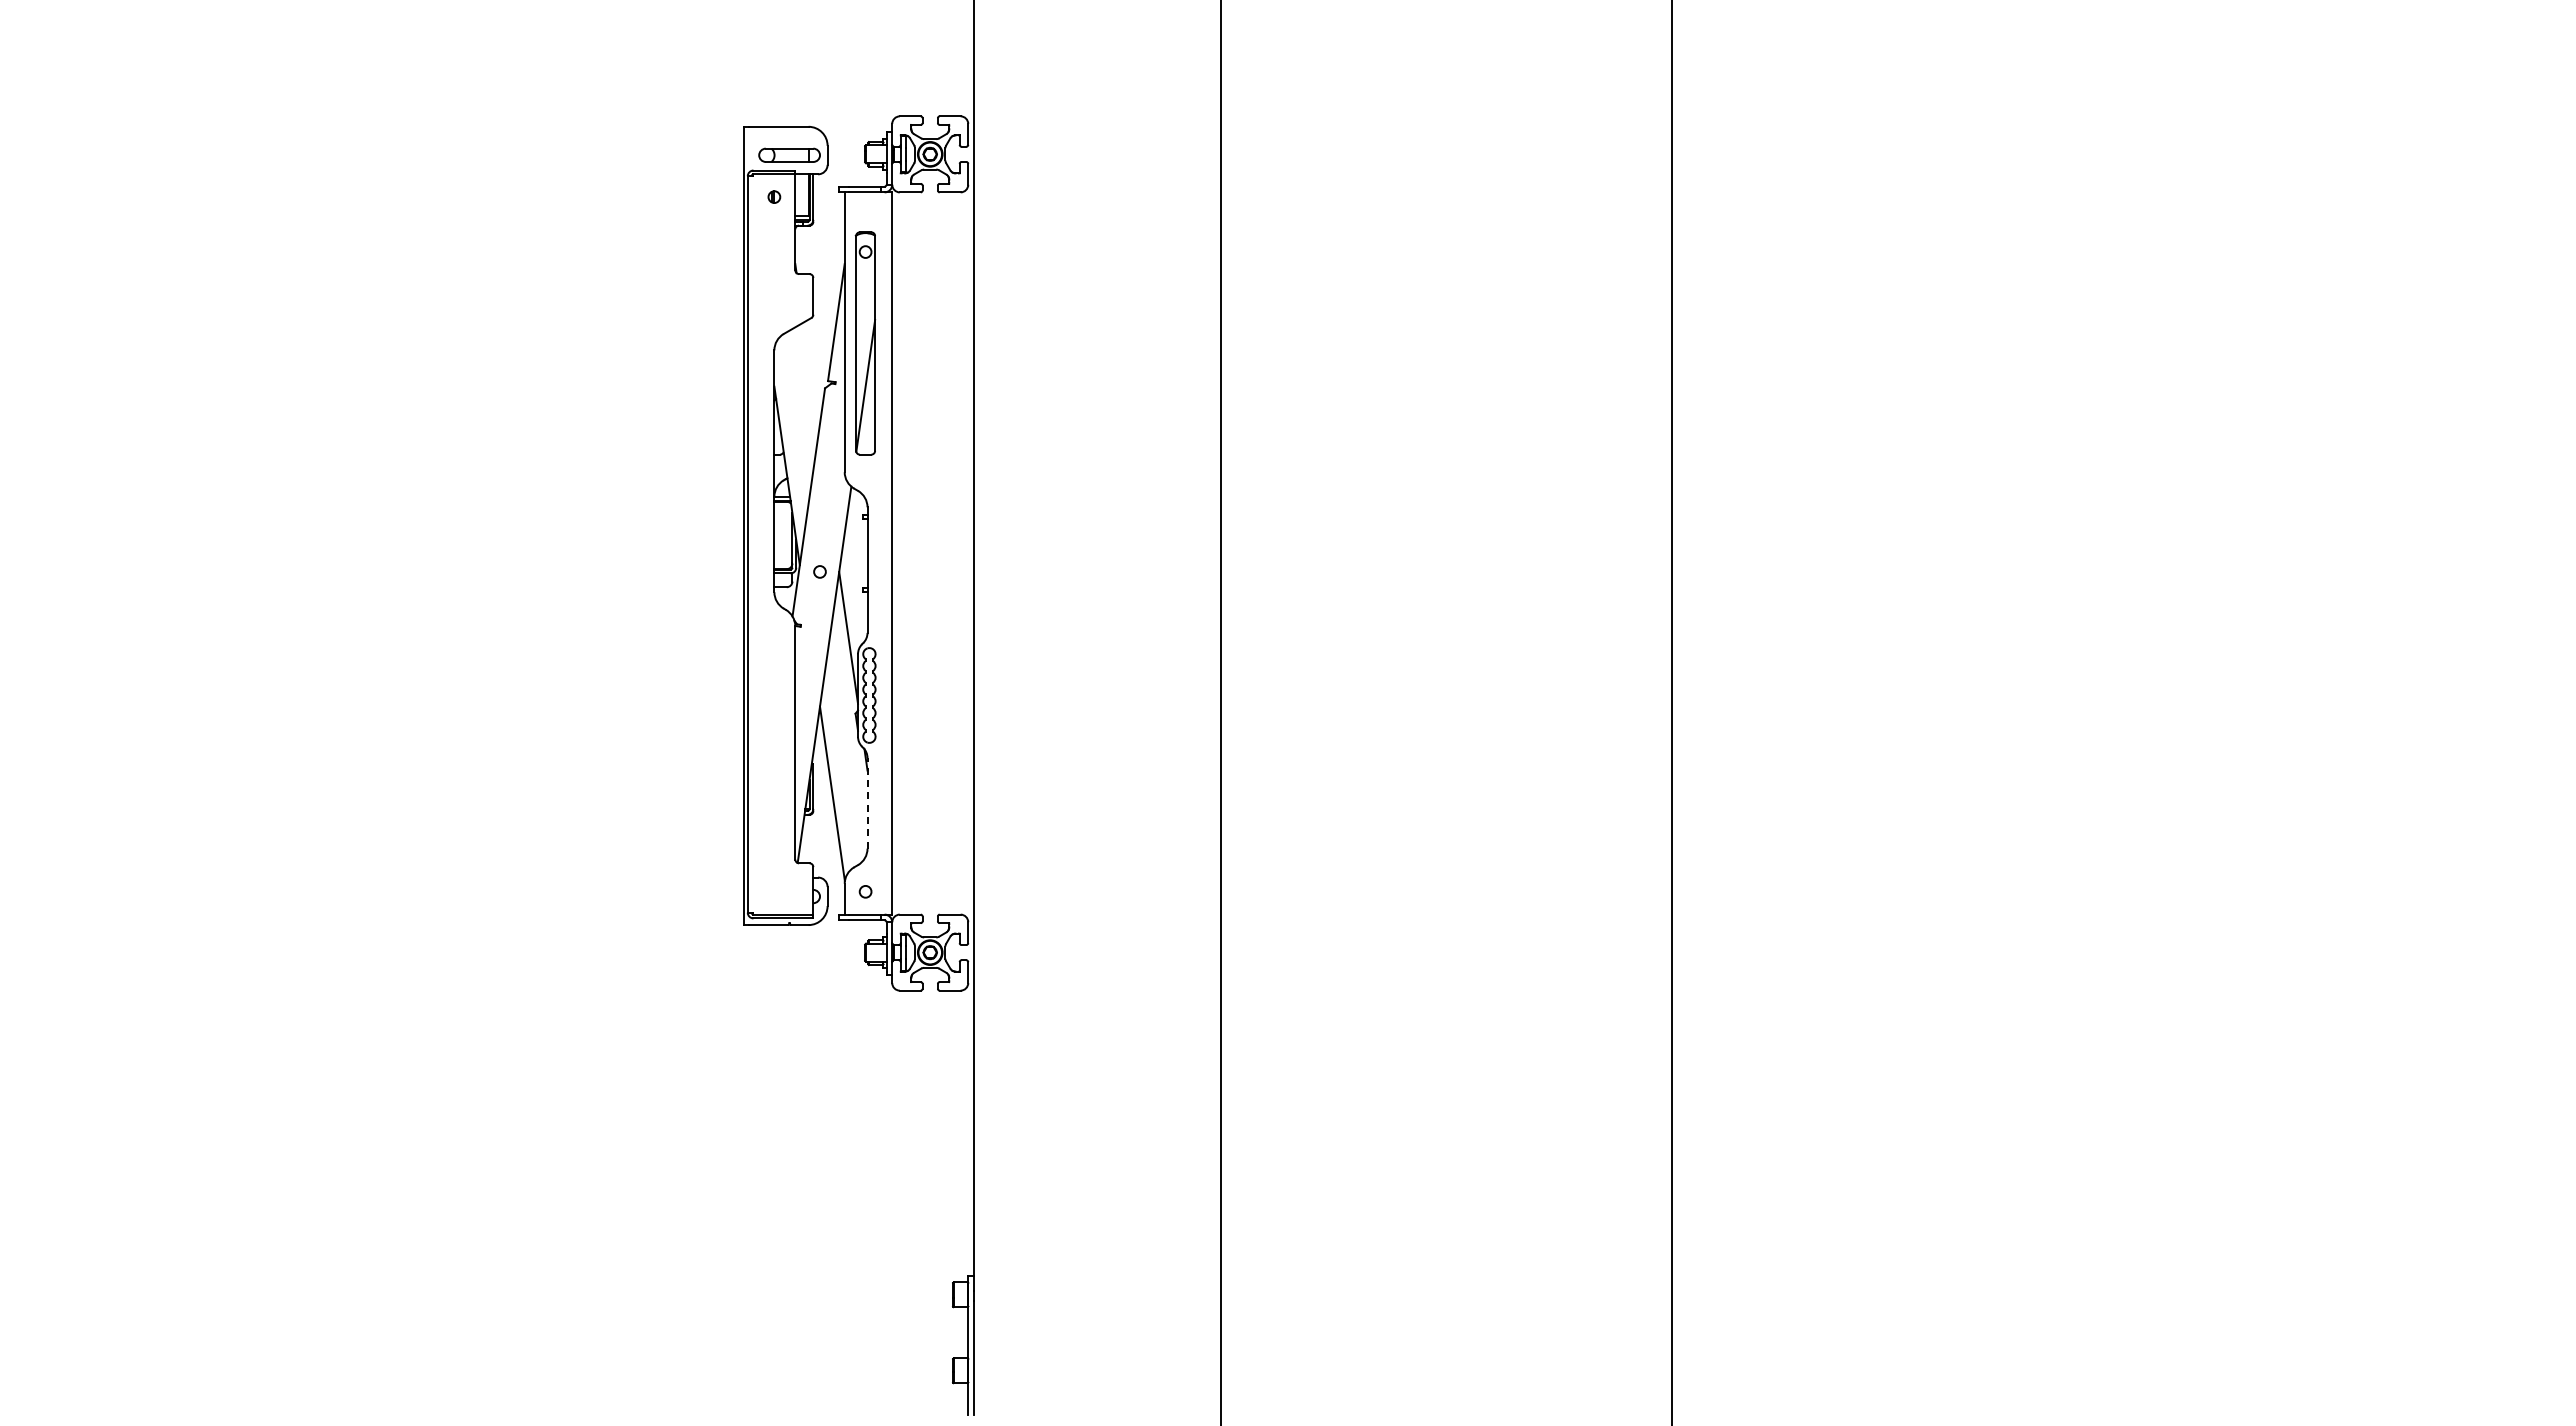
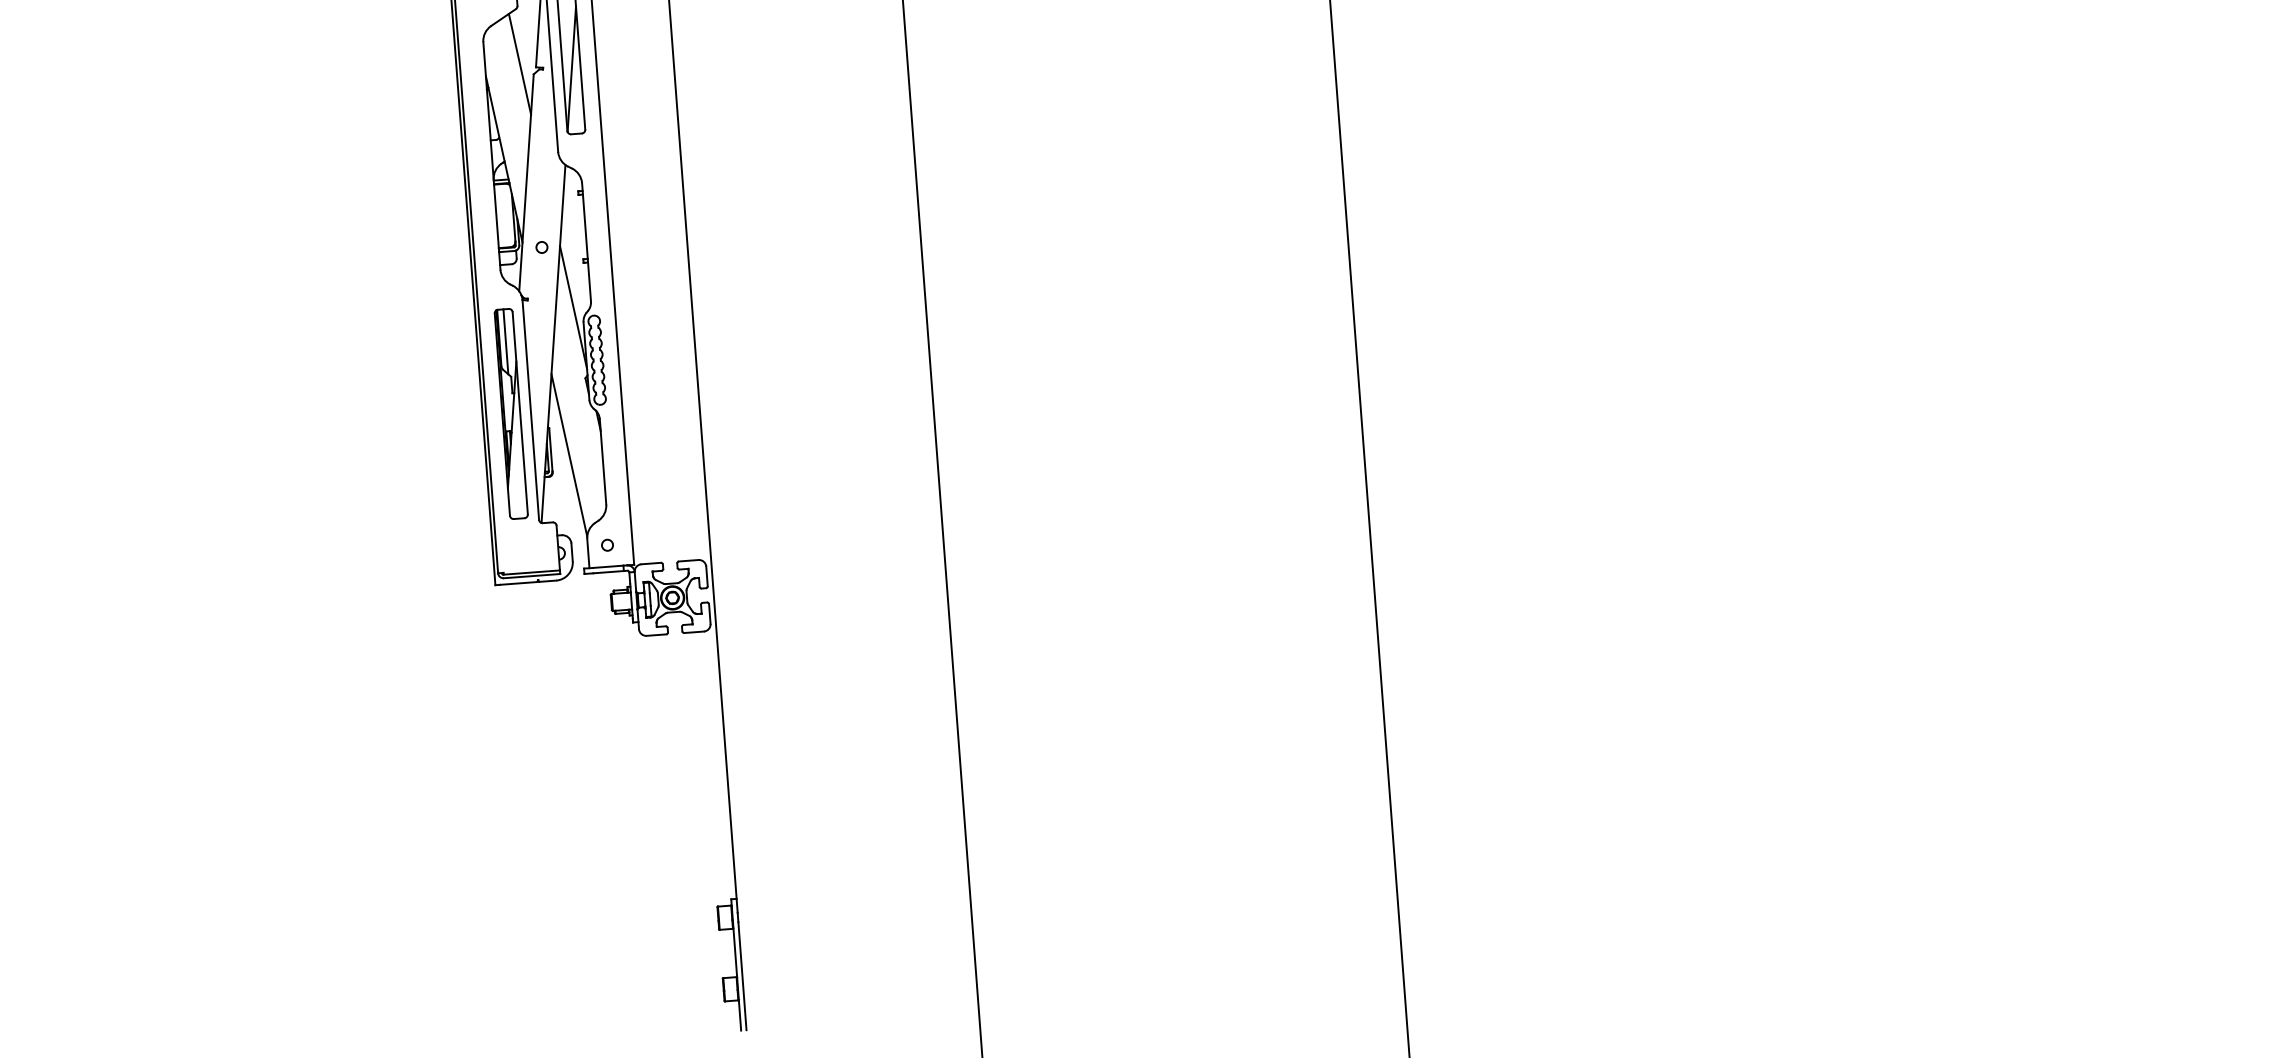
line: (811, 376) -> (520, 64), added
part: (774, 745) -> (511, 414), added
line: (867, 802) -> (602, 461), dashed -> solid

